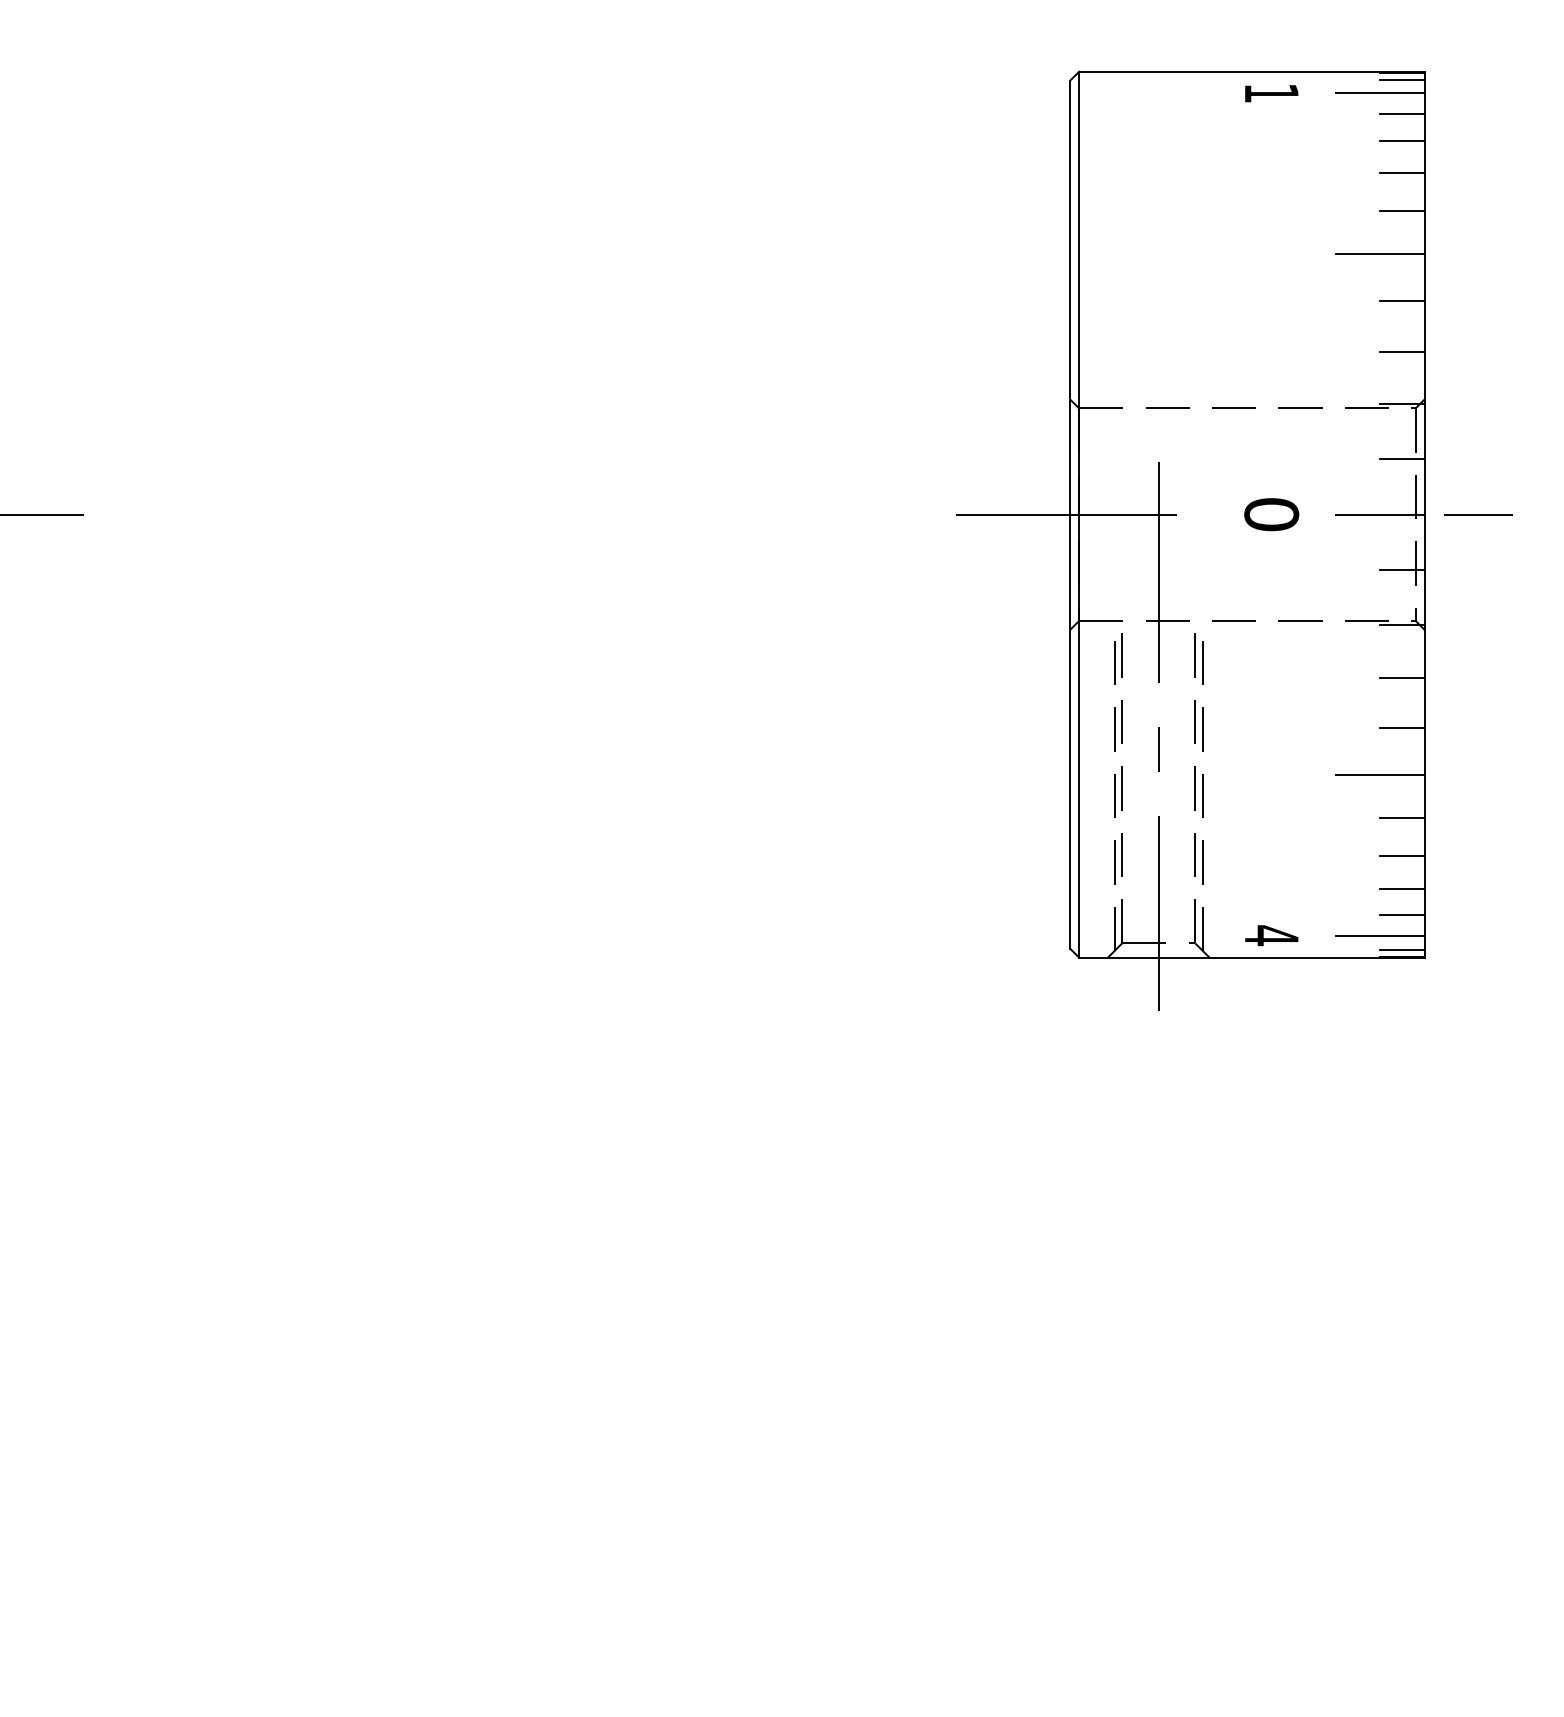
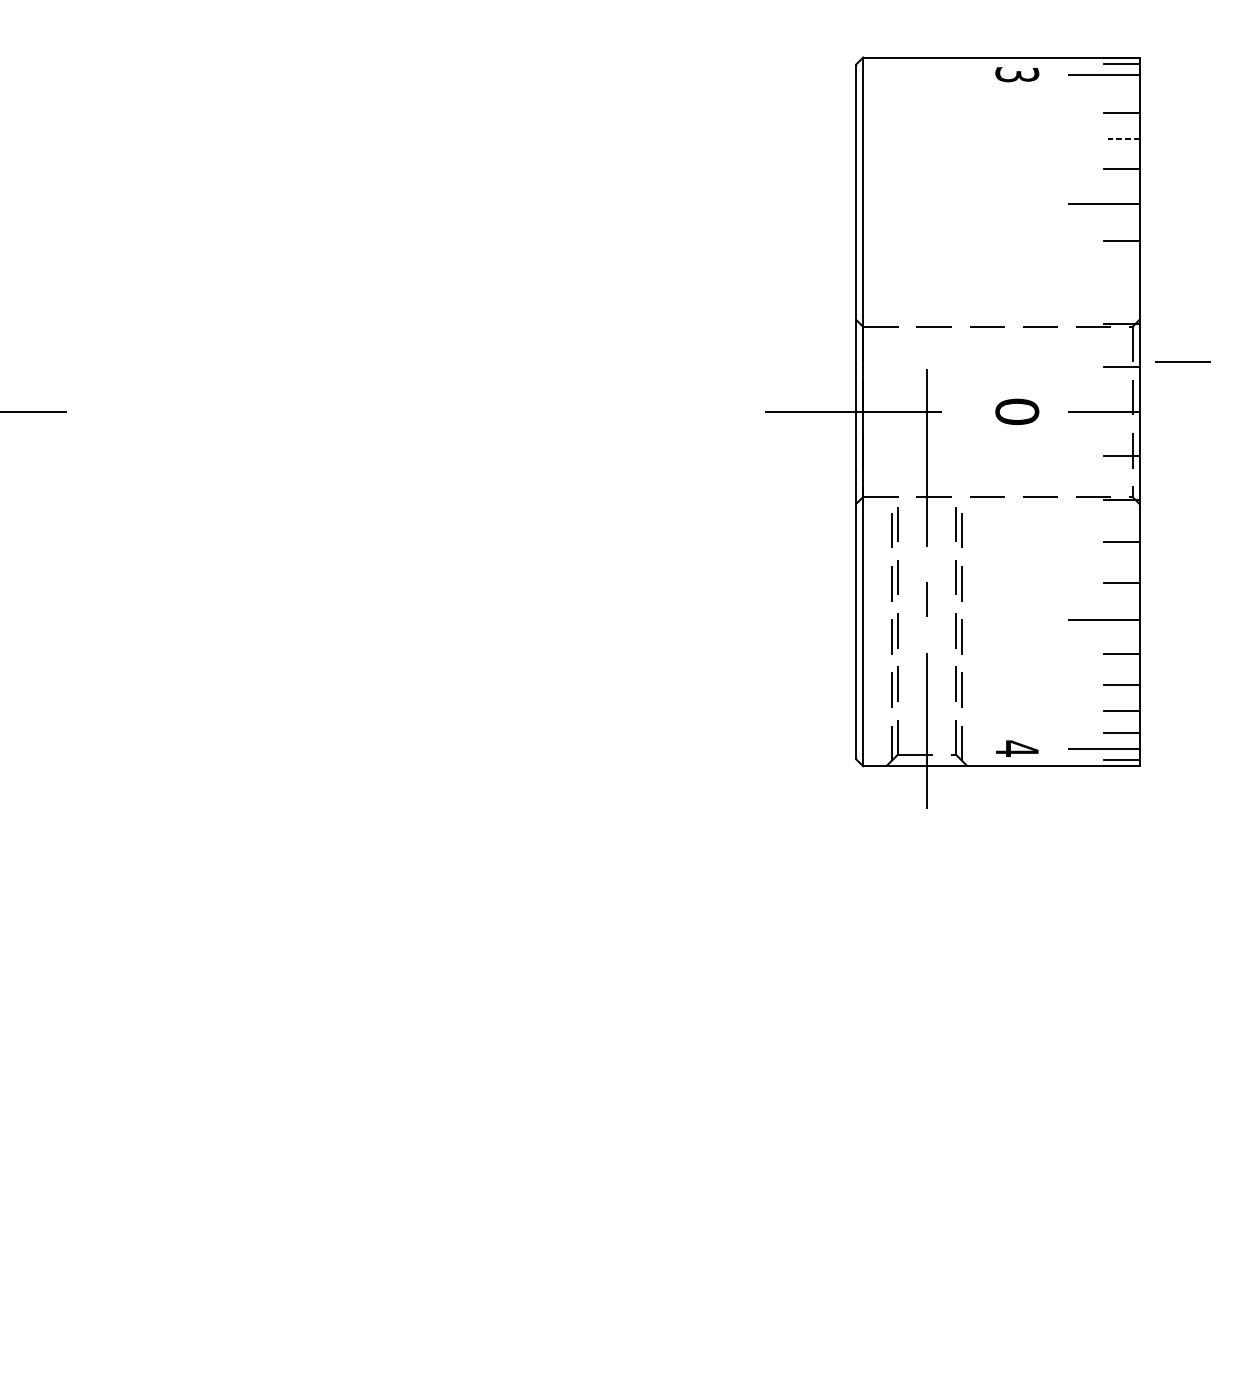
text: (1271, 92) -> (1017, 74), 1 -> 3
line: (1402, 113) -> (1121, 90), removed
line: (1401, 173) -> (1121, 138), solid -> dashed
line: (1402, 351) -> (1121, 281), removed
line: (1478, 514) -> (1182, 361), moved

